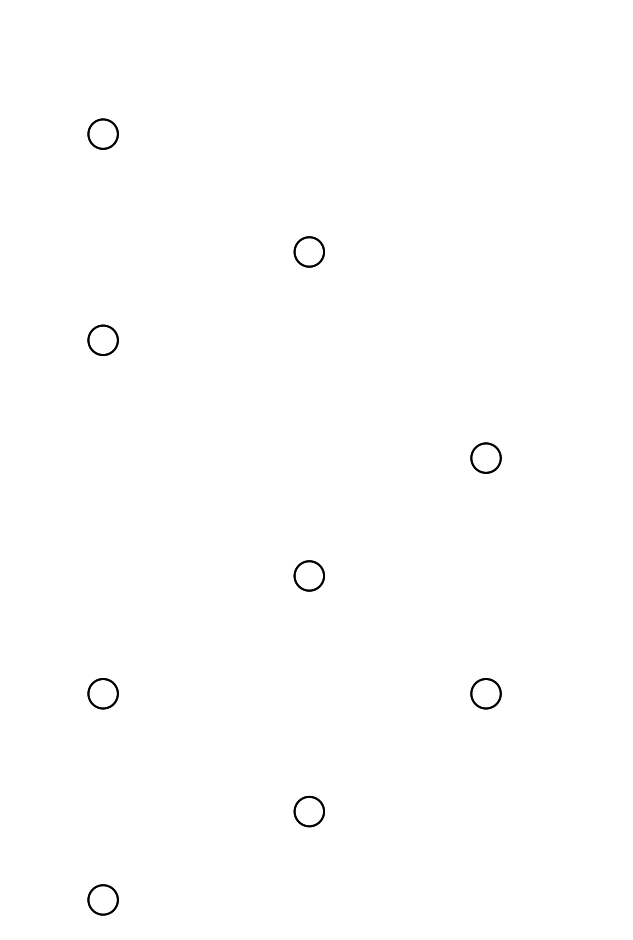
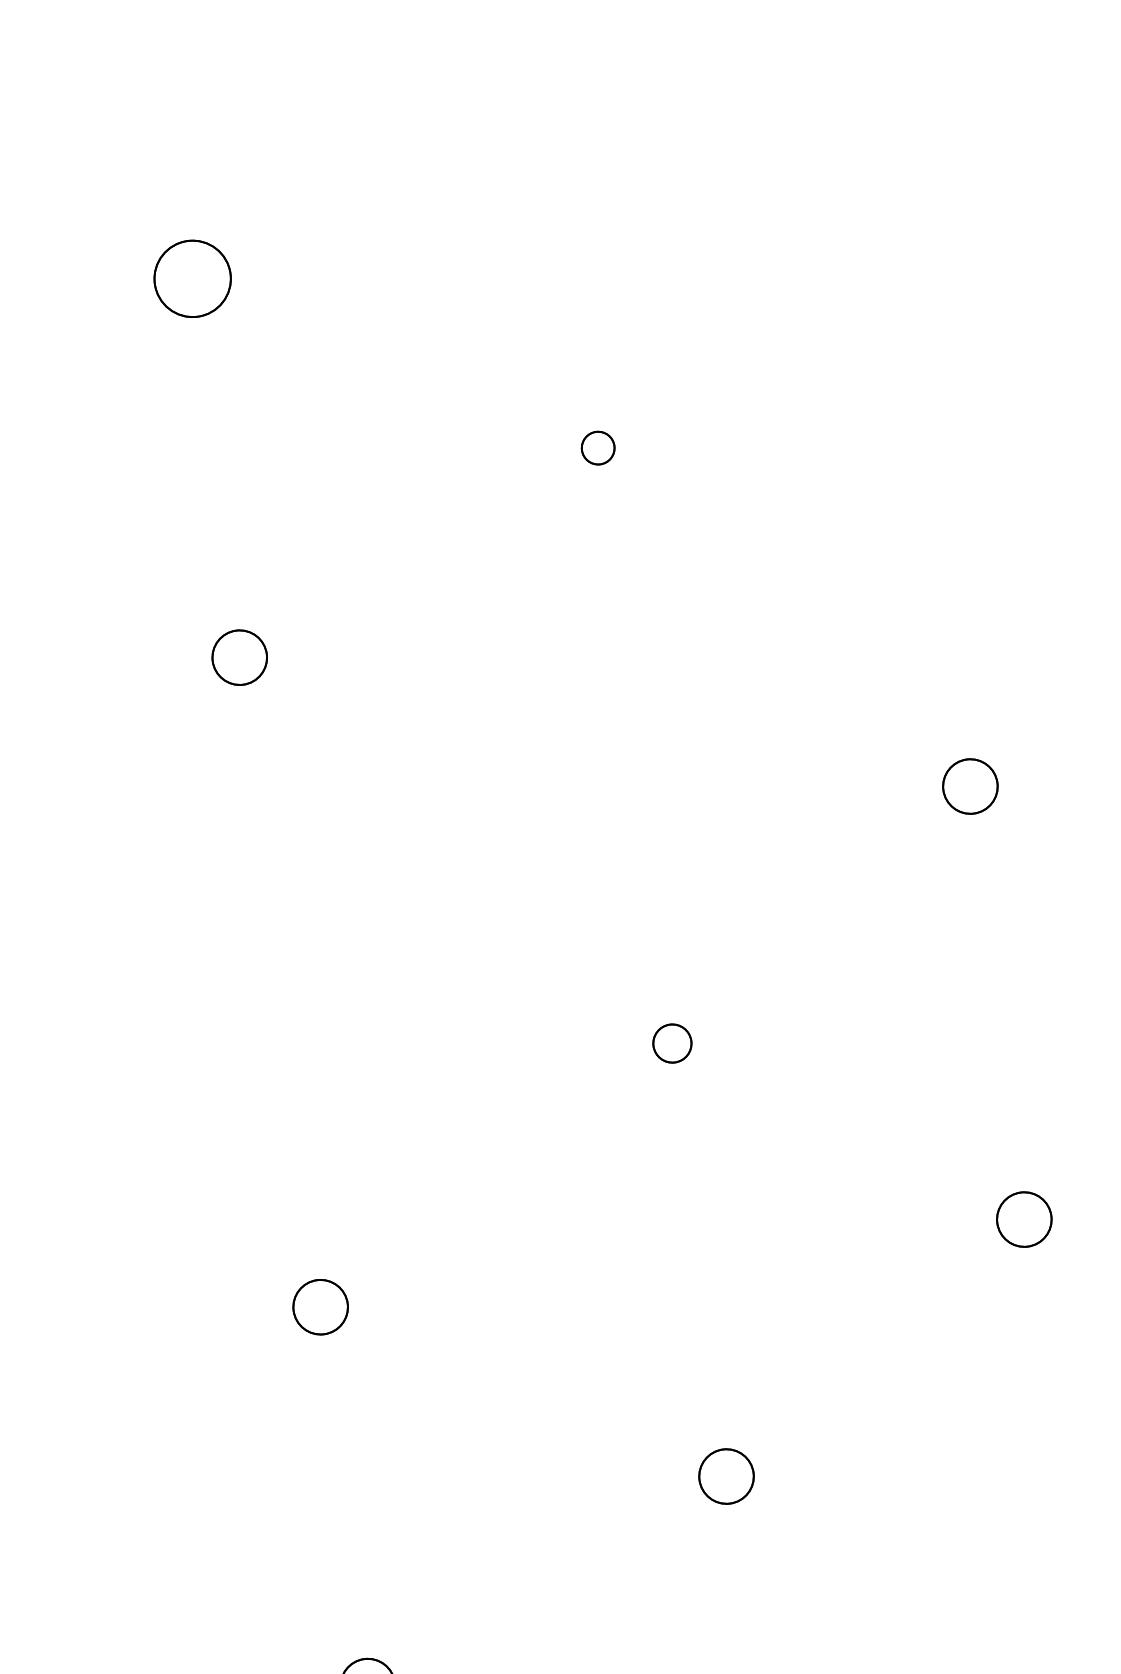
part: (102, 133) -> (191, 277), size x1.4
part: (308, 251) -> (596, 447), size x0.6
part: (308, 575) -> (670, 1042), size x0.7

